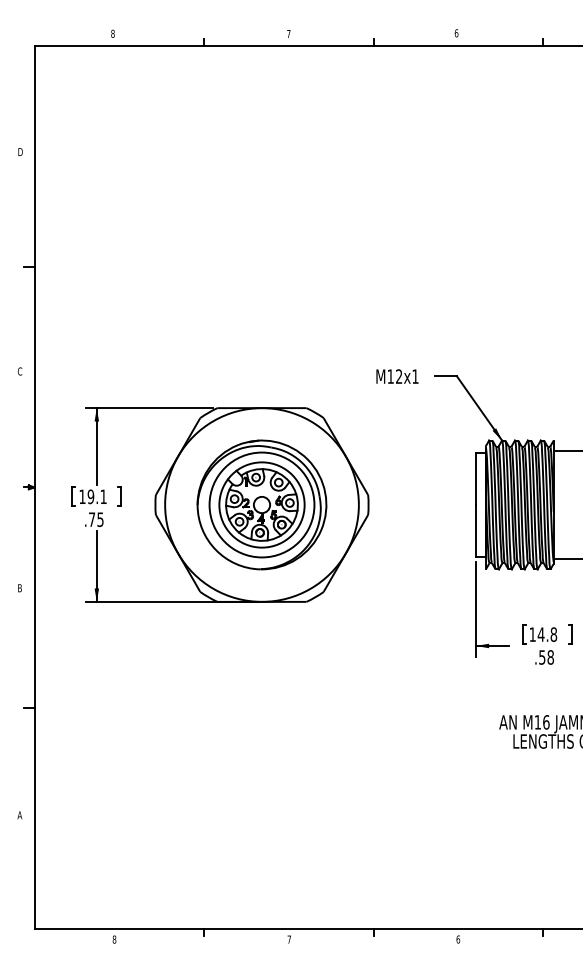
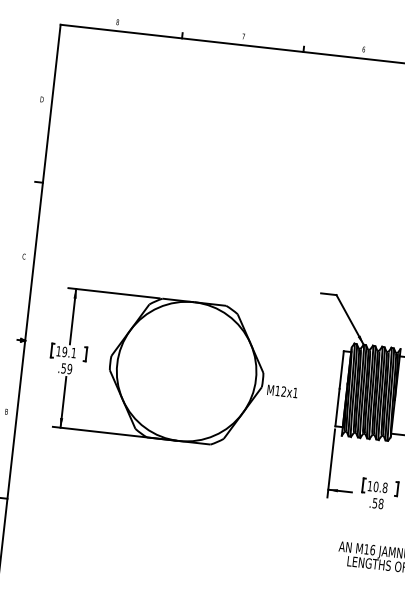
text: (397, 376) -> (282, 391), moved
part: (261, 504) -> (186, 371), removed
text: (96, 519) -> (66, 368), .75 -> .59
text: (540, 634) -> (375, 486), 14.8 -> 10.8

